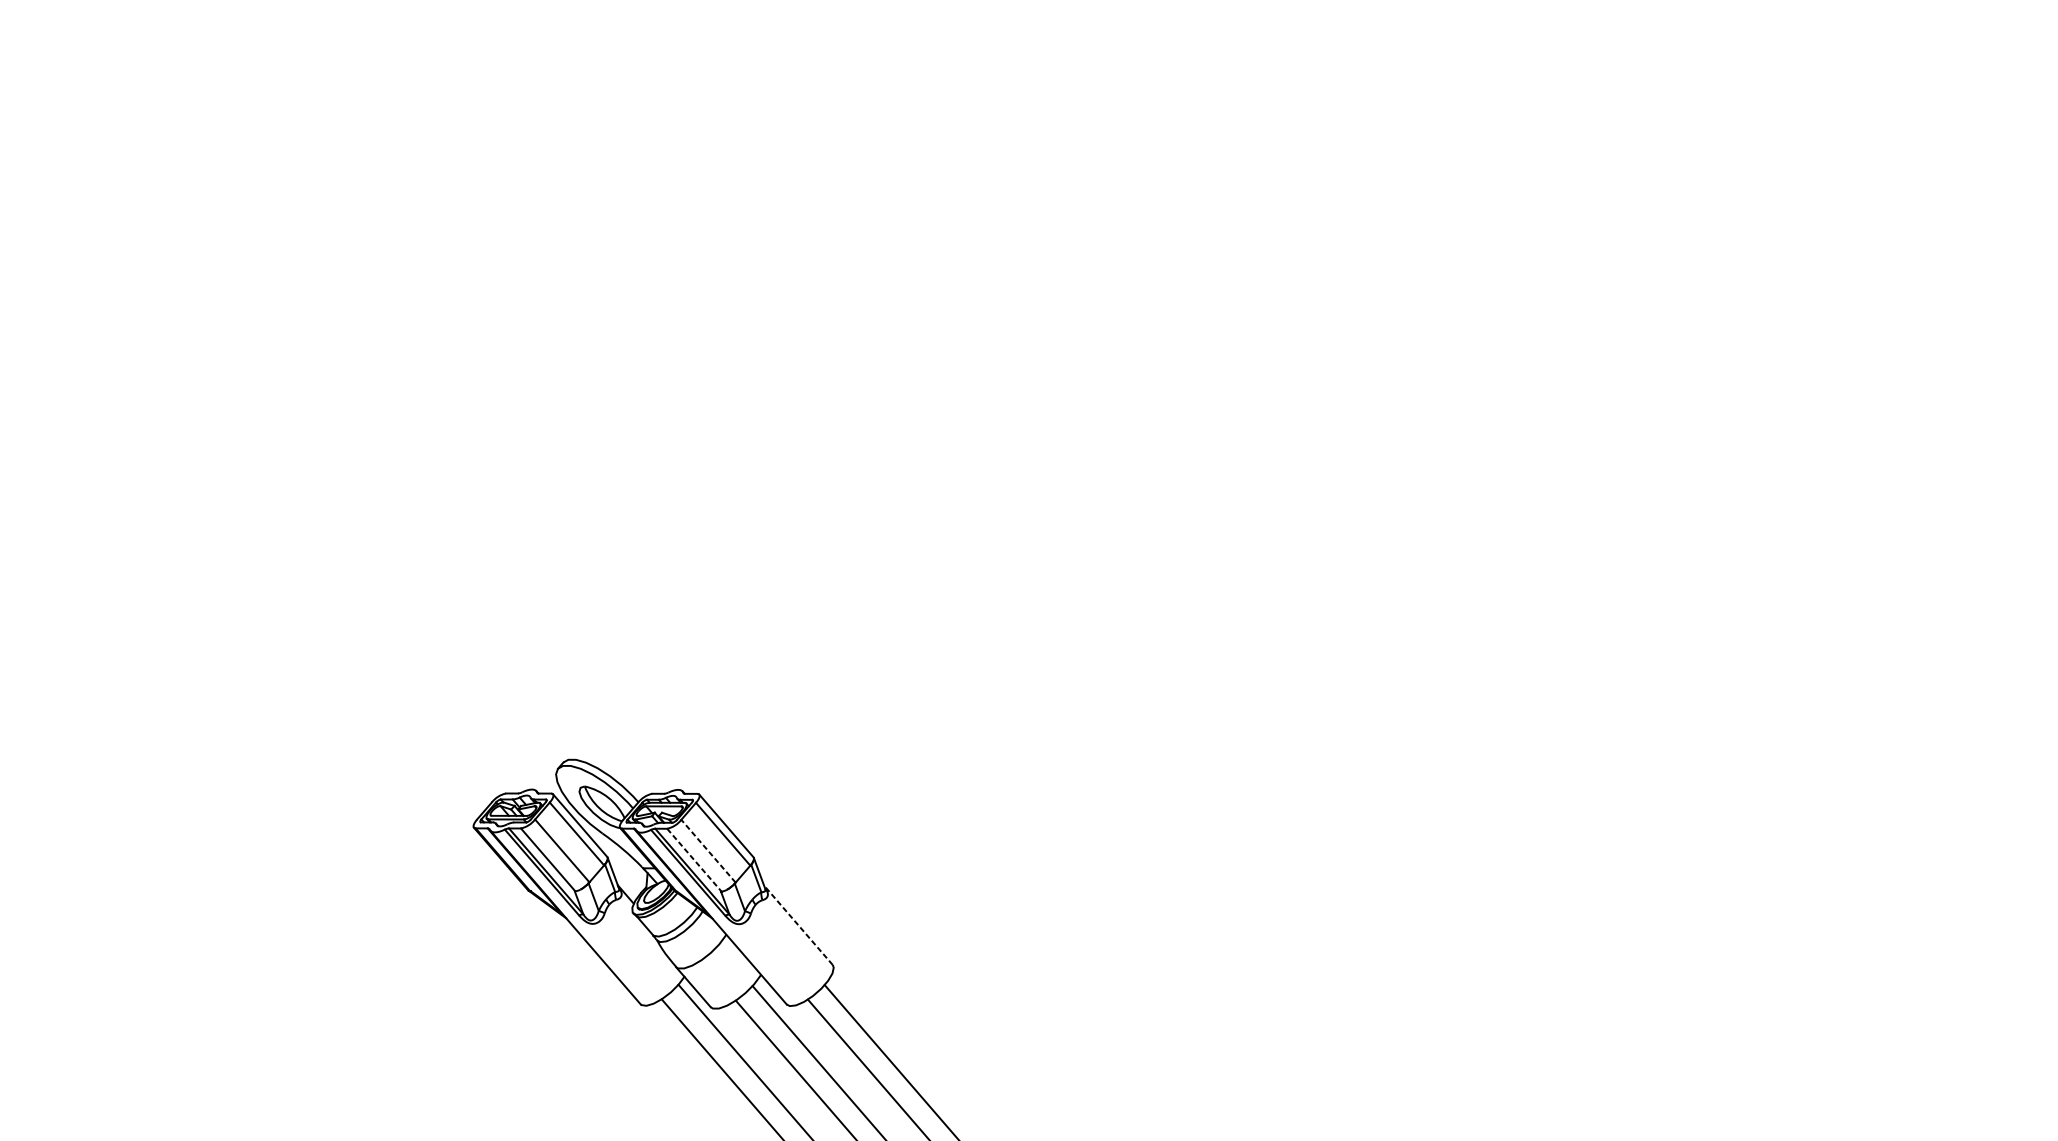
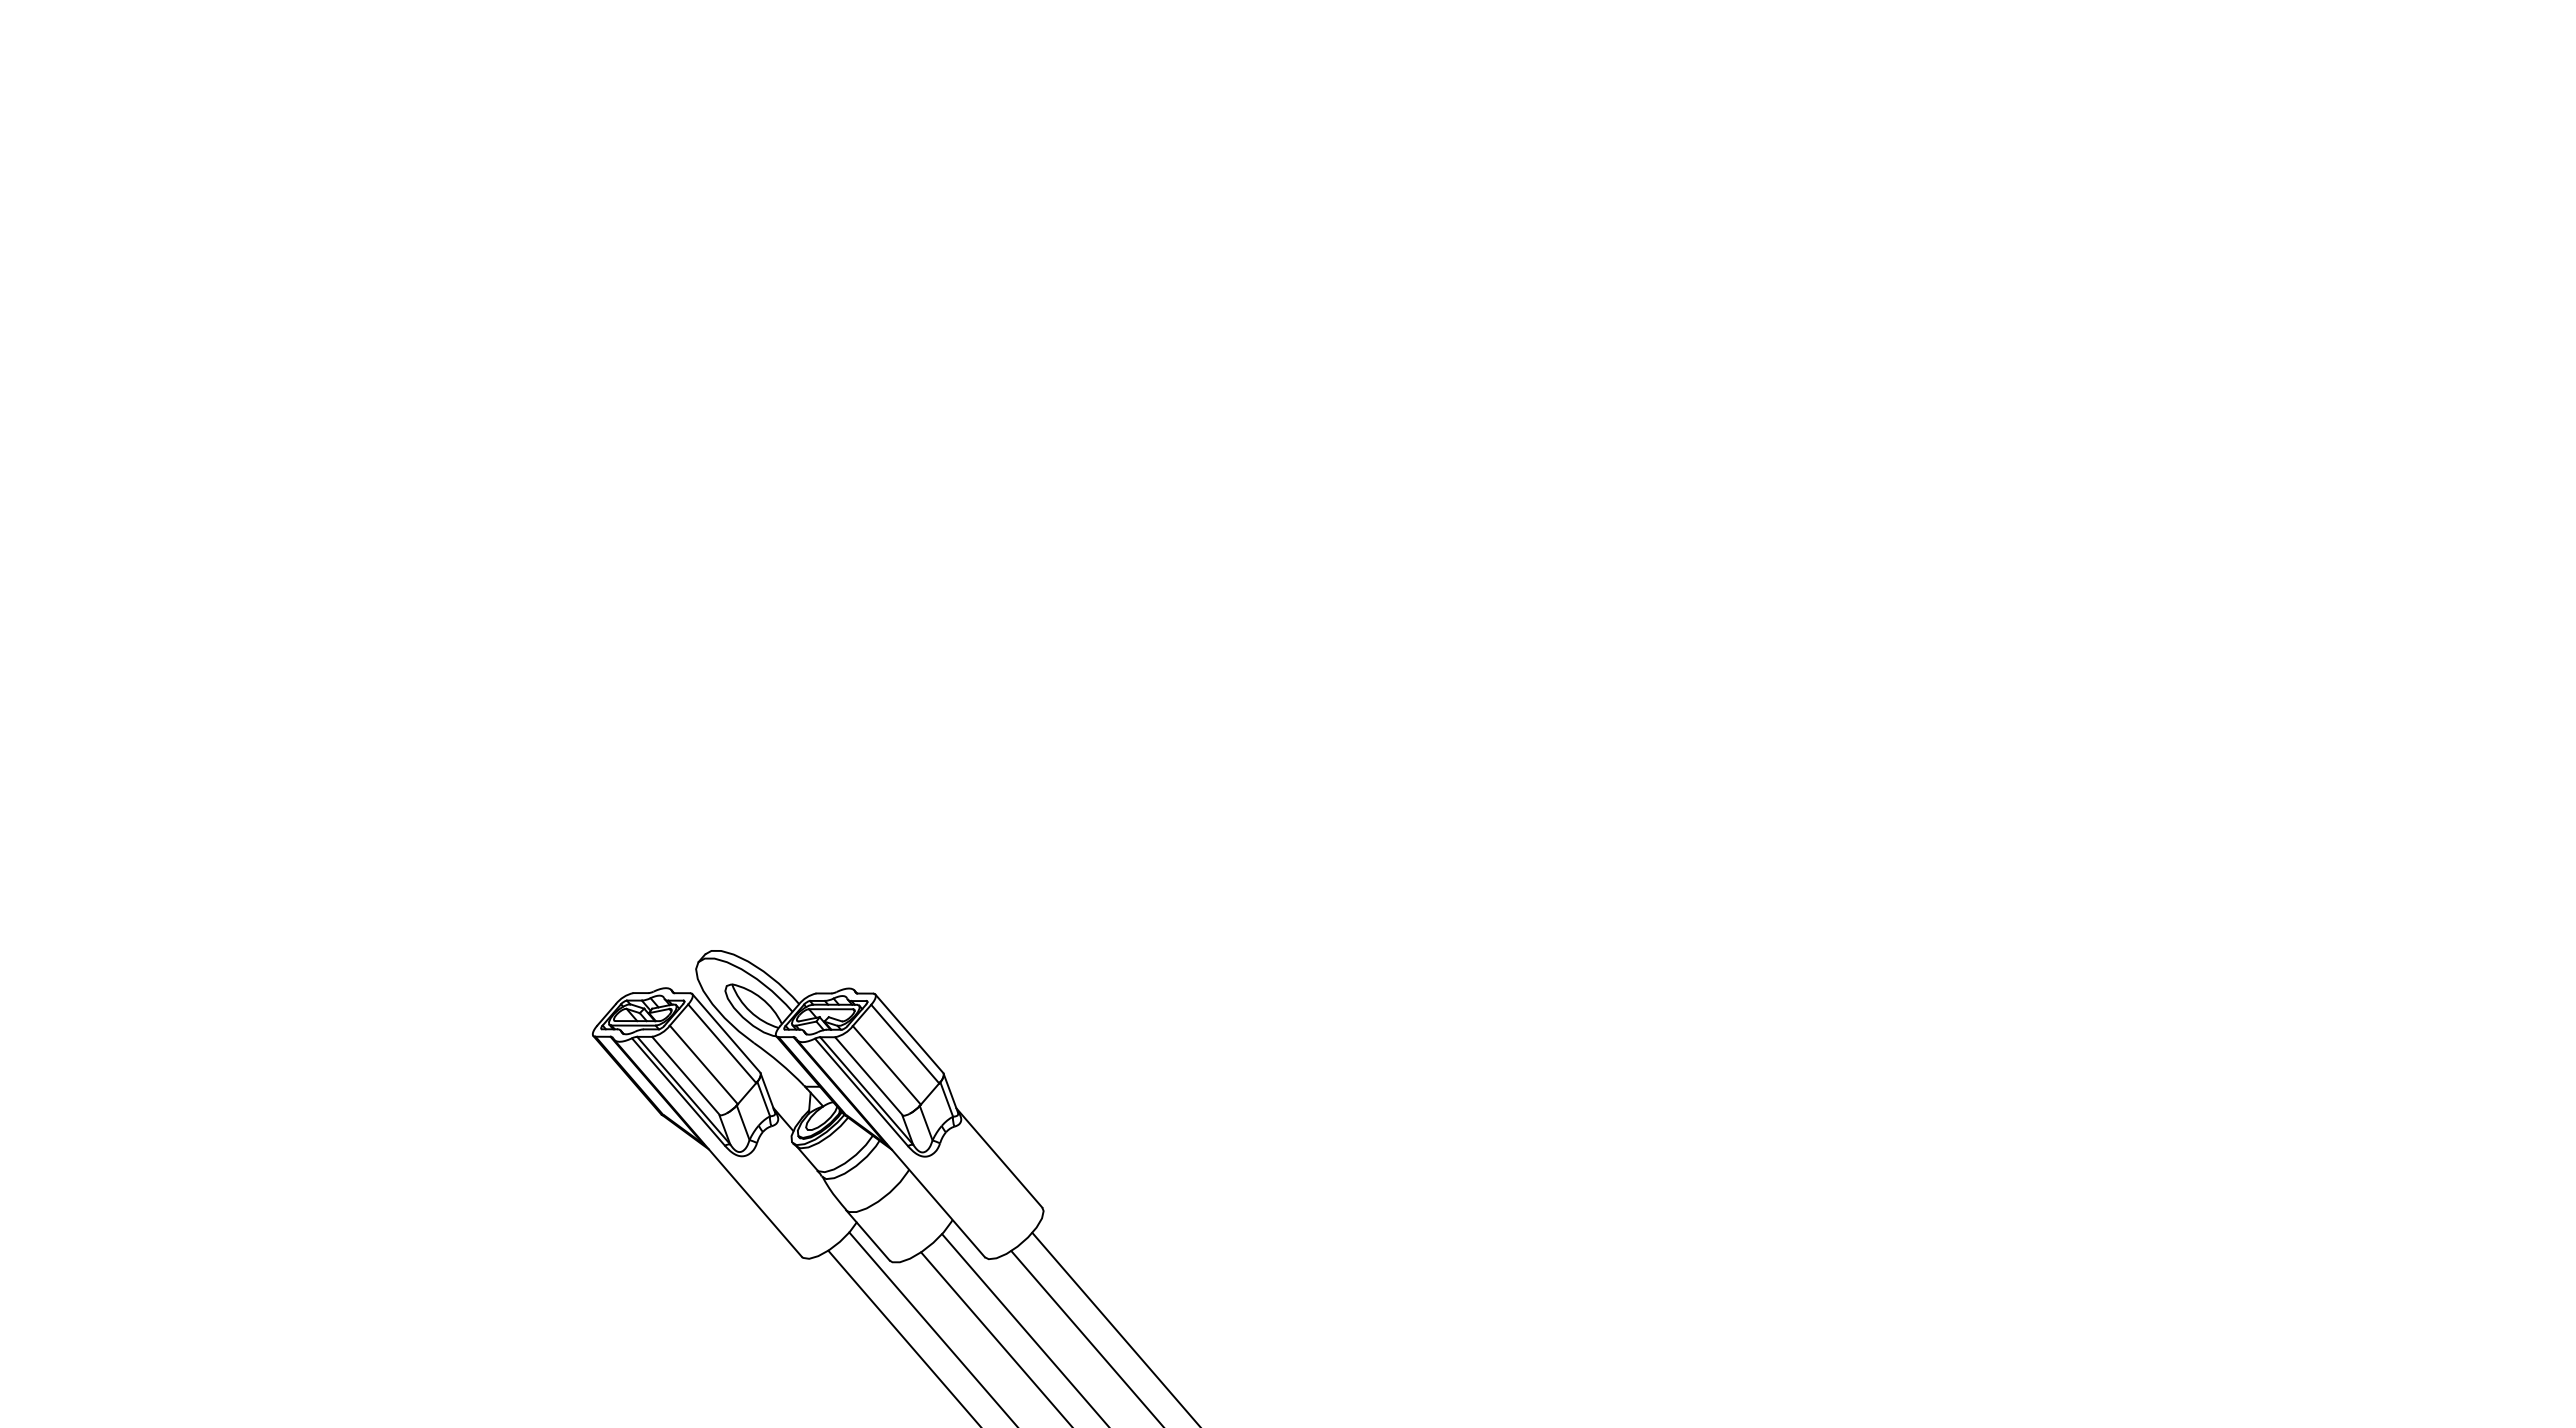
line: (708, 851) -> (886, 1065), dashed -> solid
line: (694, 860) -> (869, 1076), dashed -> solid
line: (798, 925) -> (999, 1158), dashed -> solid

